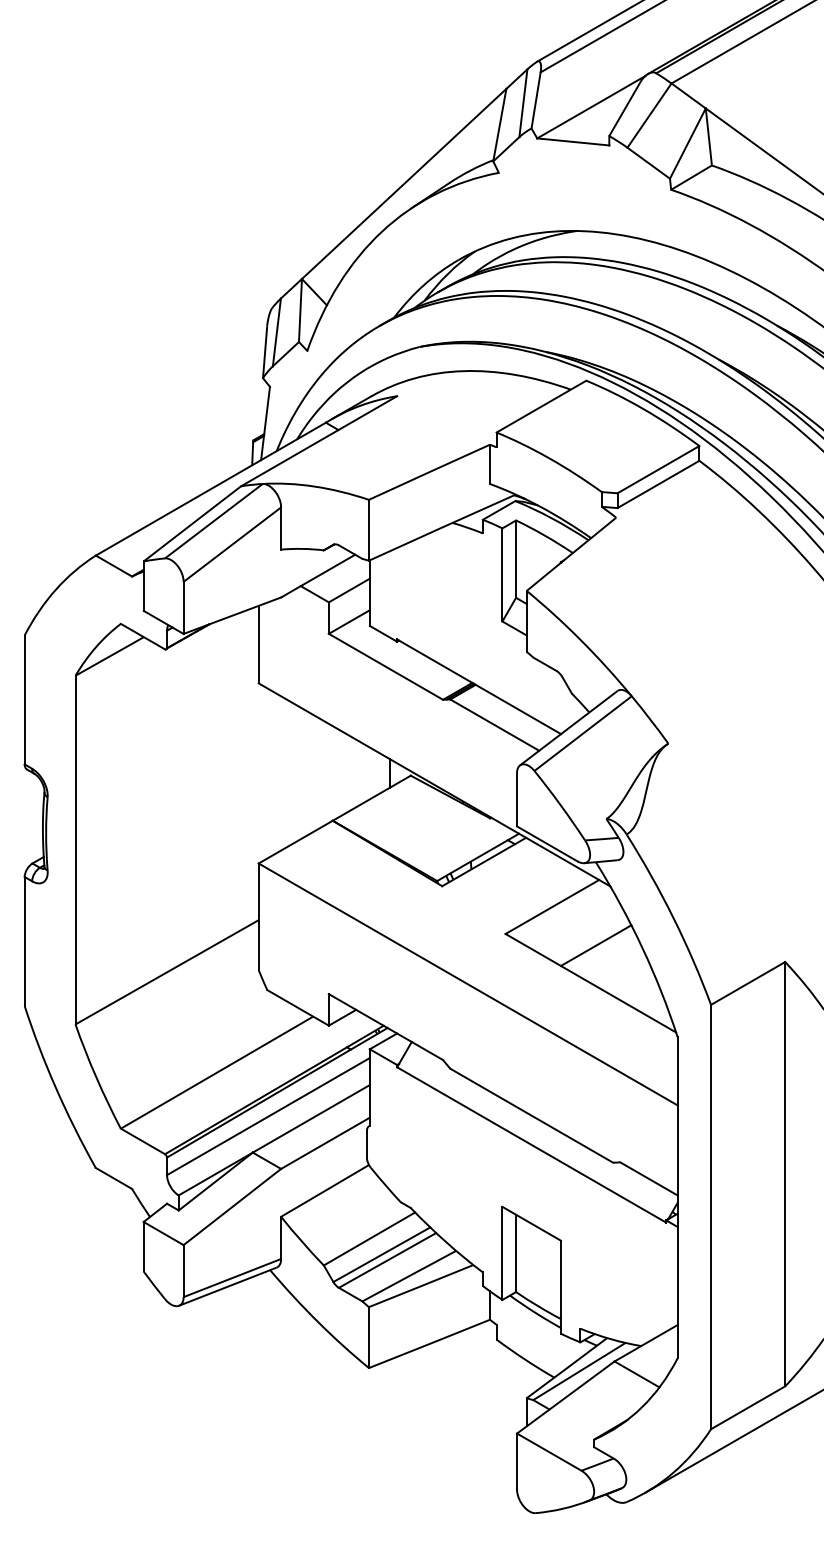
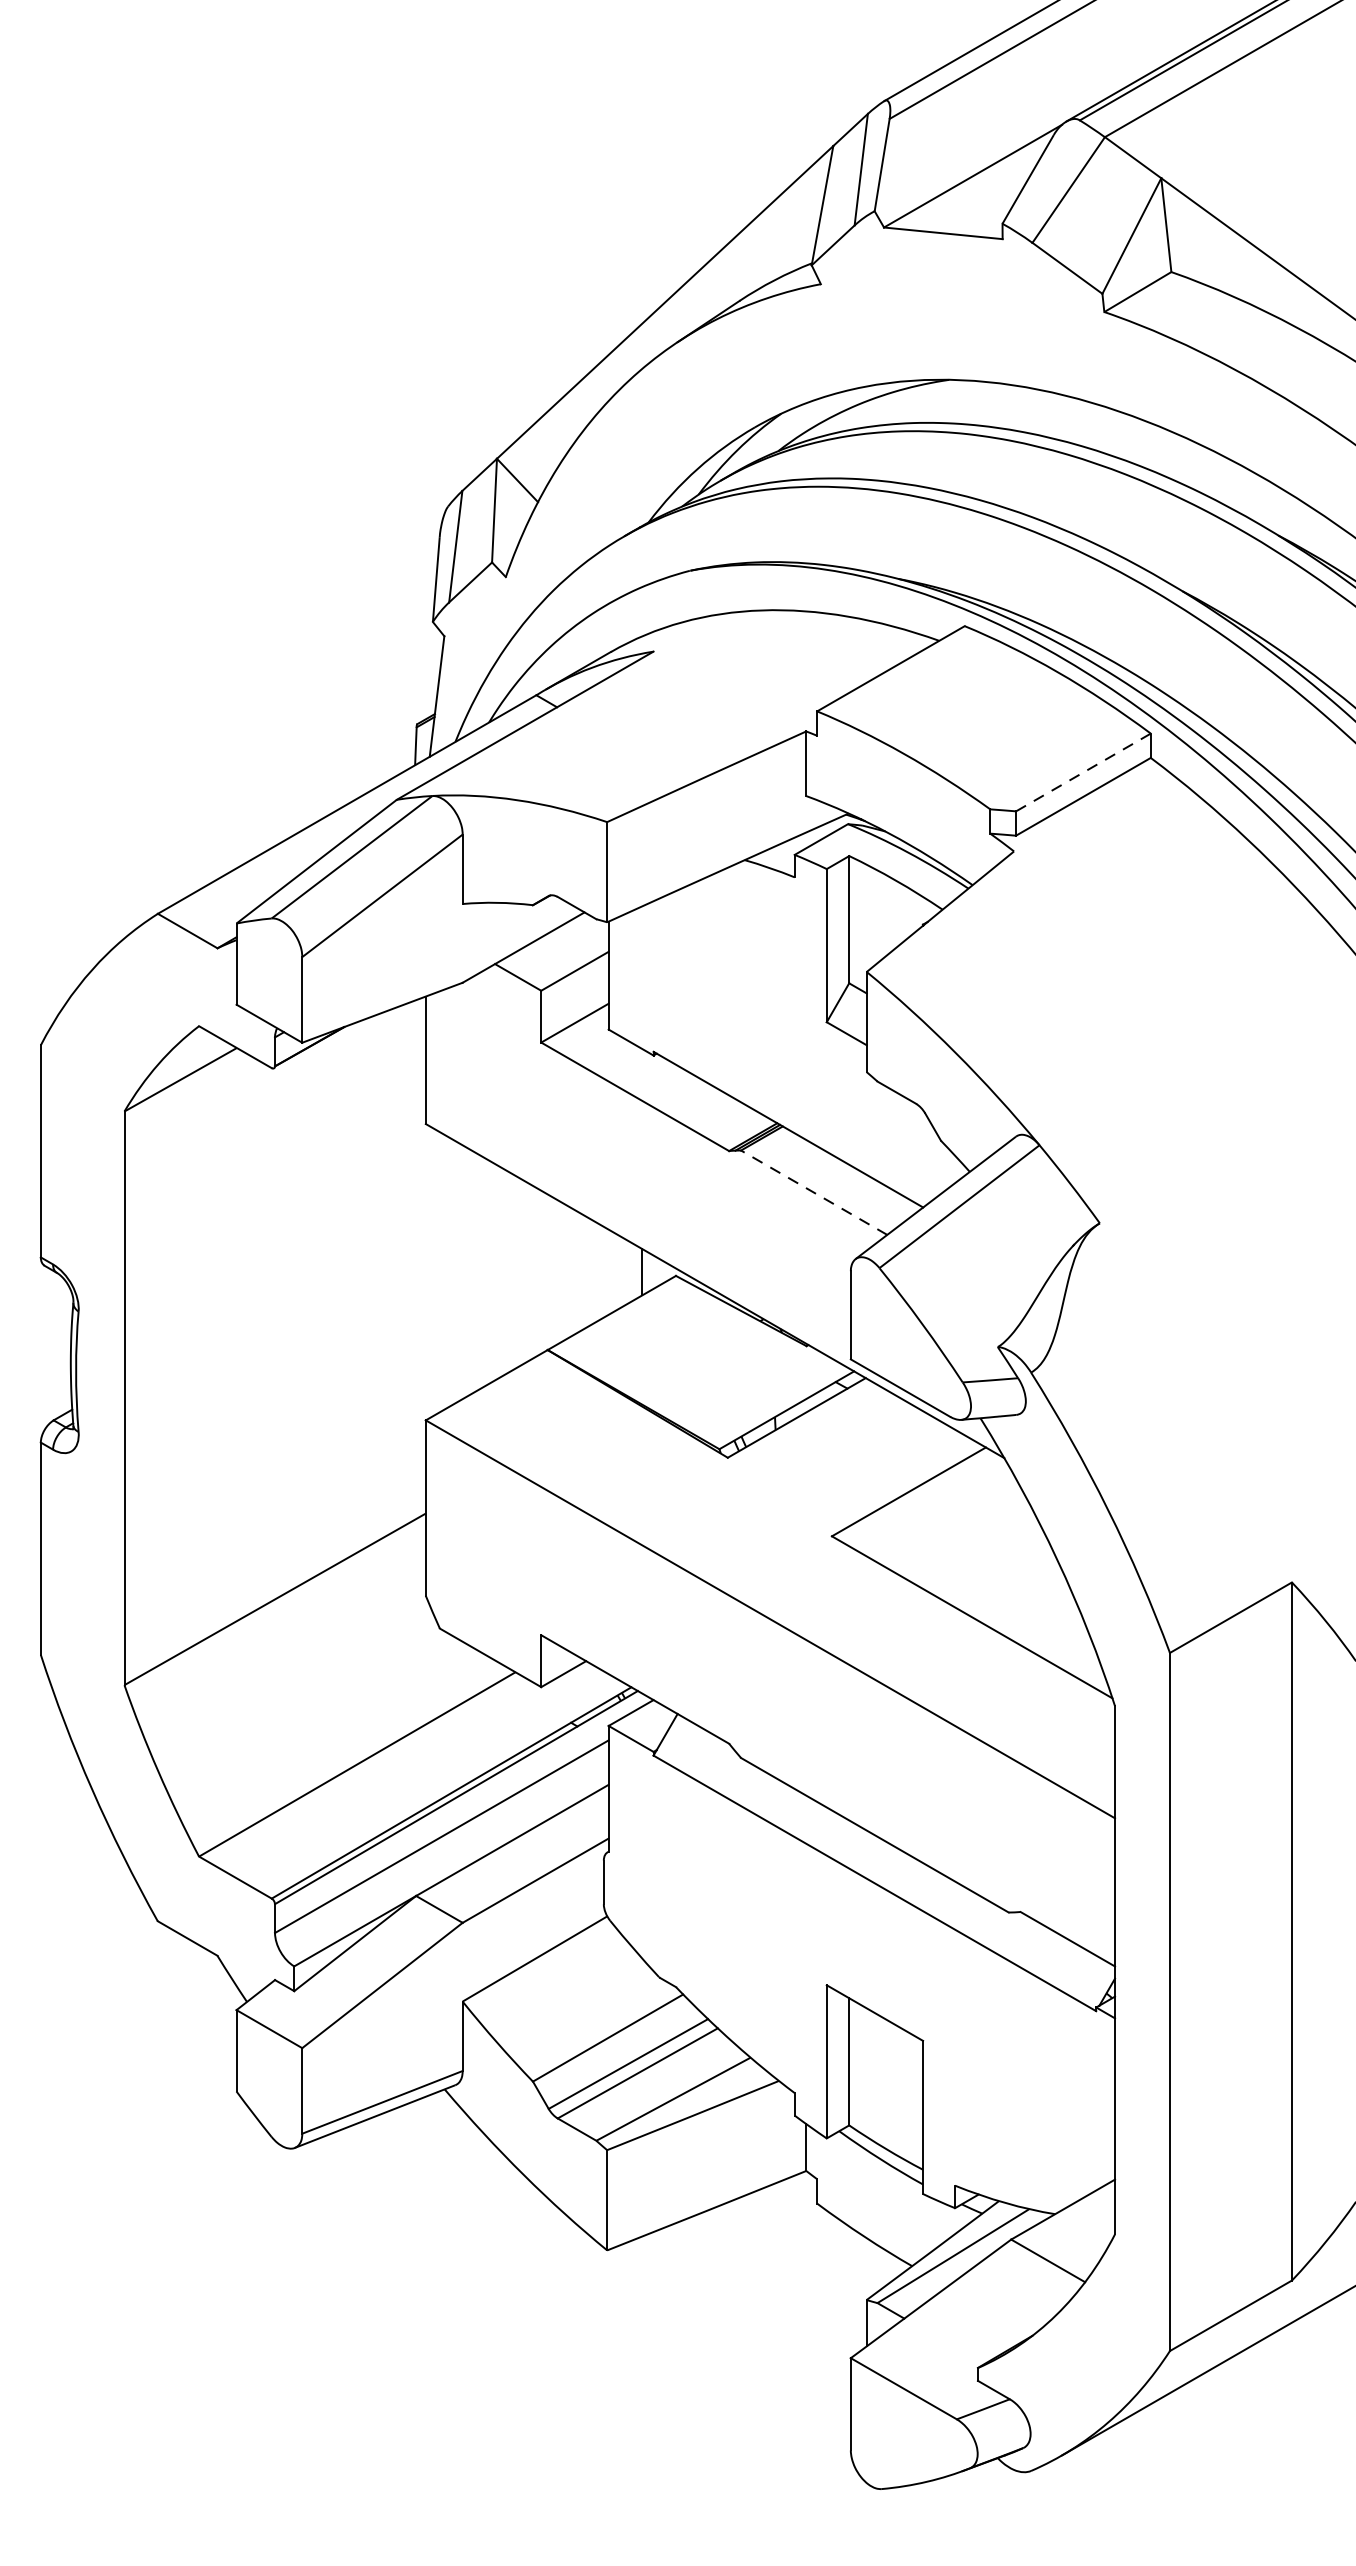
line: (658, 469) -> (1083, 772), solid -> dashed
line: (494, 724) -> (813, 1191), solid -> dashed
line: (595, 945) -> (979, 1555), removed

